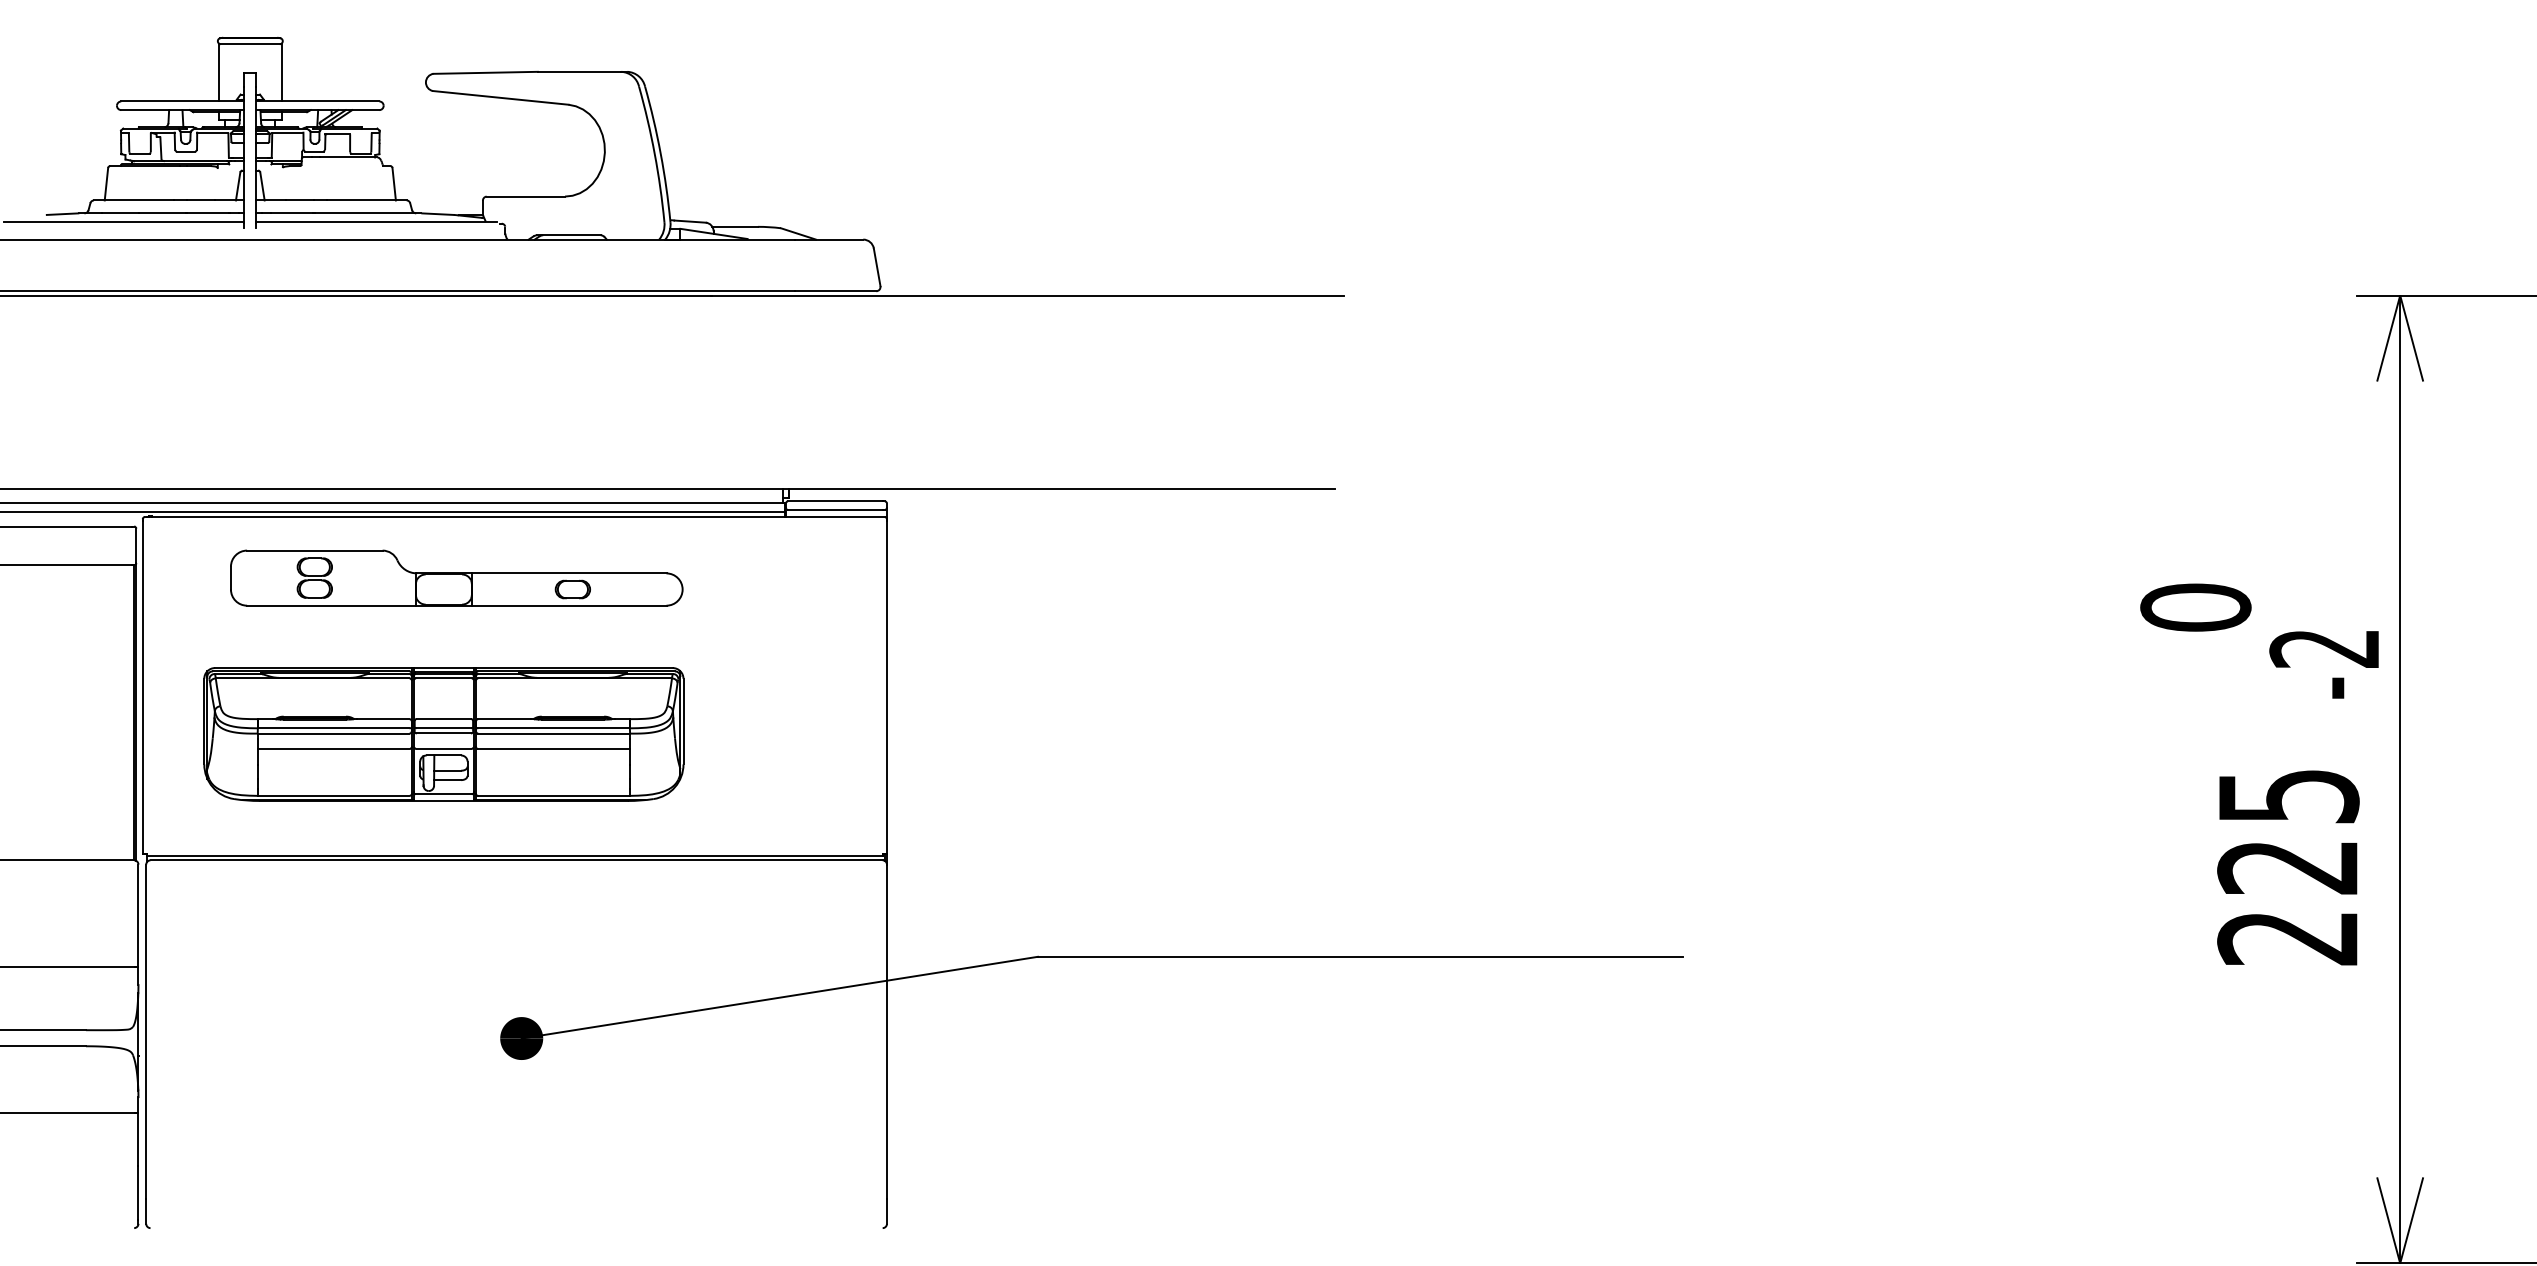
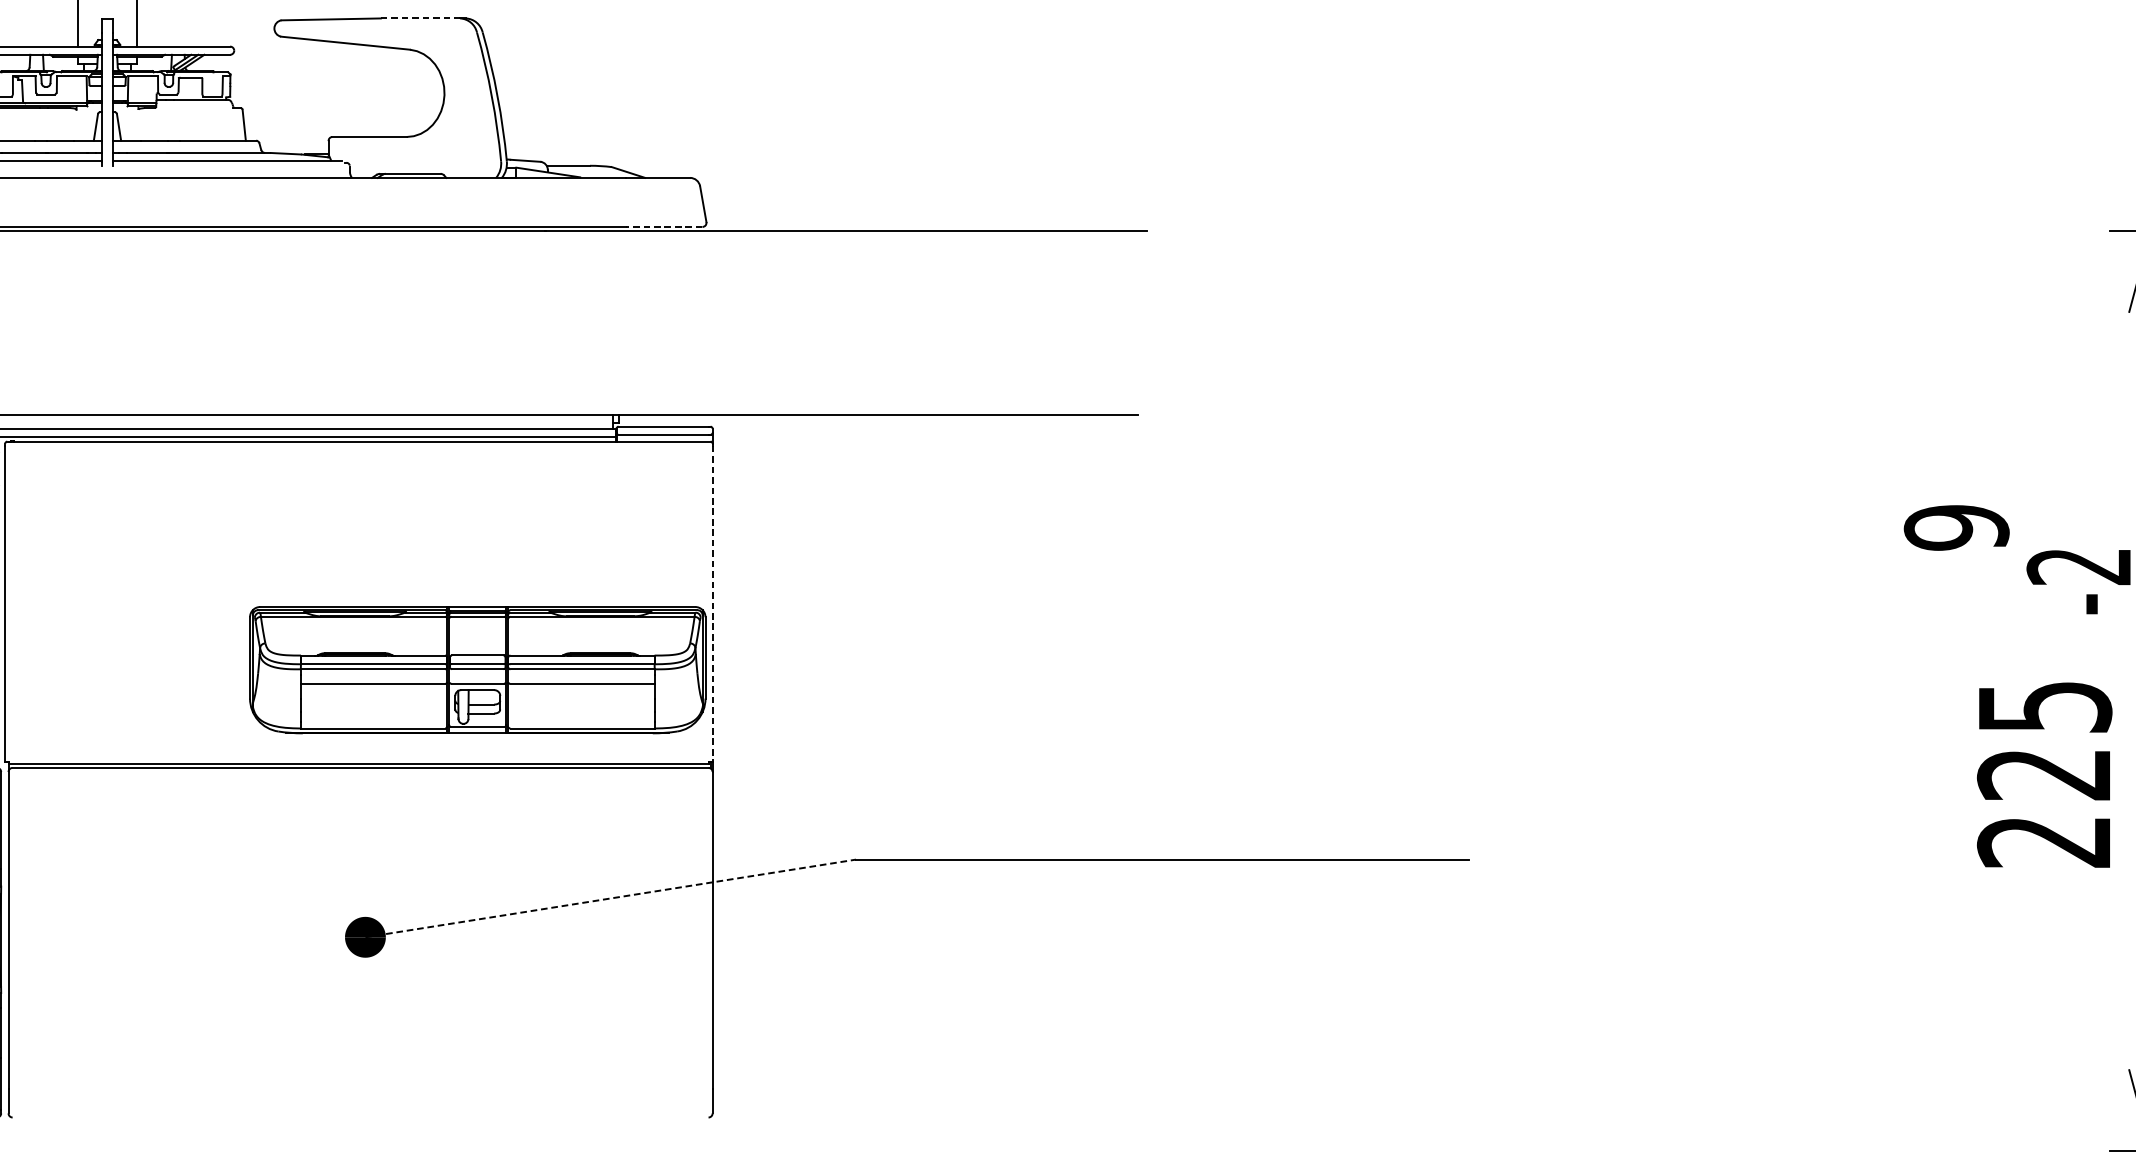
line: (579, 71) -> (420, 18), solid -> dashed
line: (835, 291) -> (663, 227), solid -> dashed
part: (456, 577) -> (303, 499), removed
text: (2195, 607) -> (1956, 527), 0 -> 9
line: (886, 688) -> (712, 604), solid -> dashed
part: (443, 734) -> (477, 670), moved
line: (780, 997) -> (611, 898), solid -> dashed

